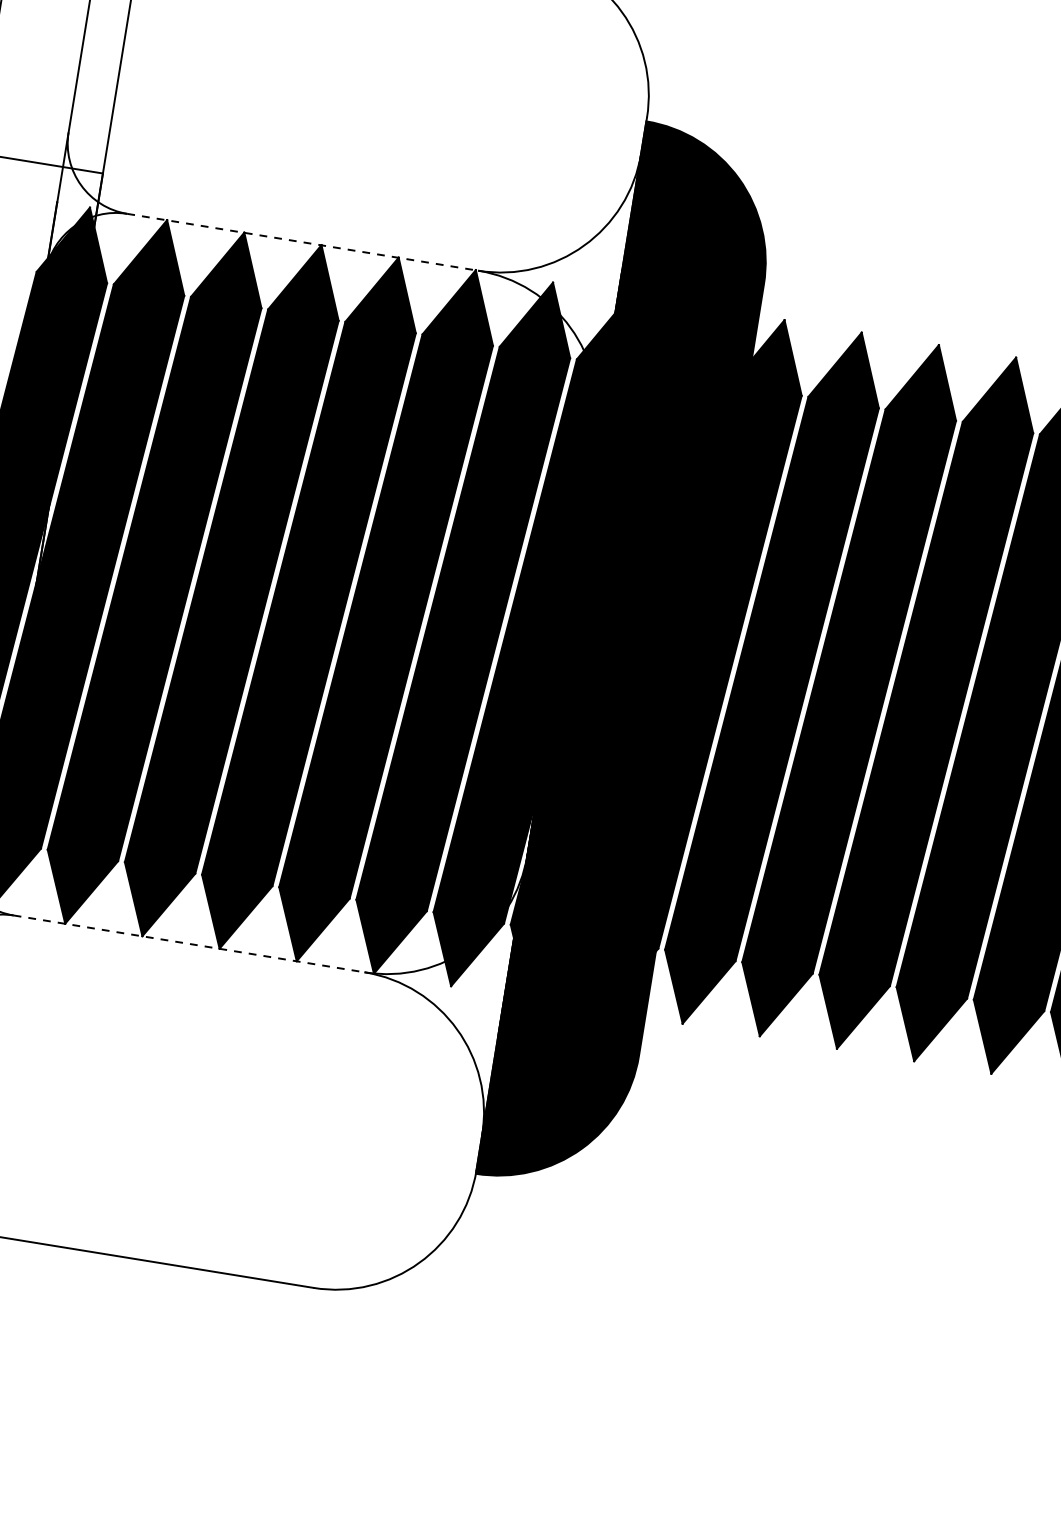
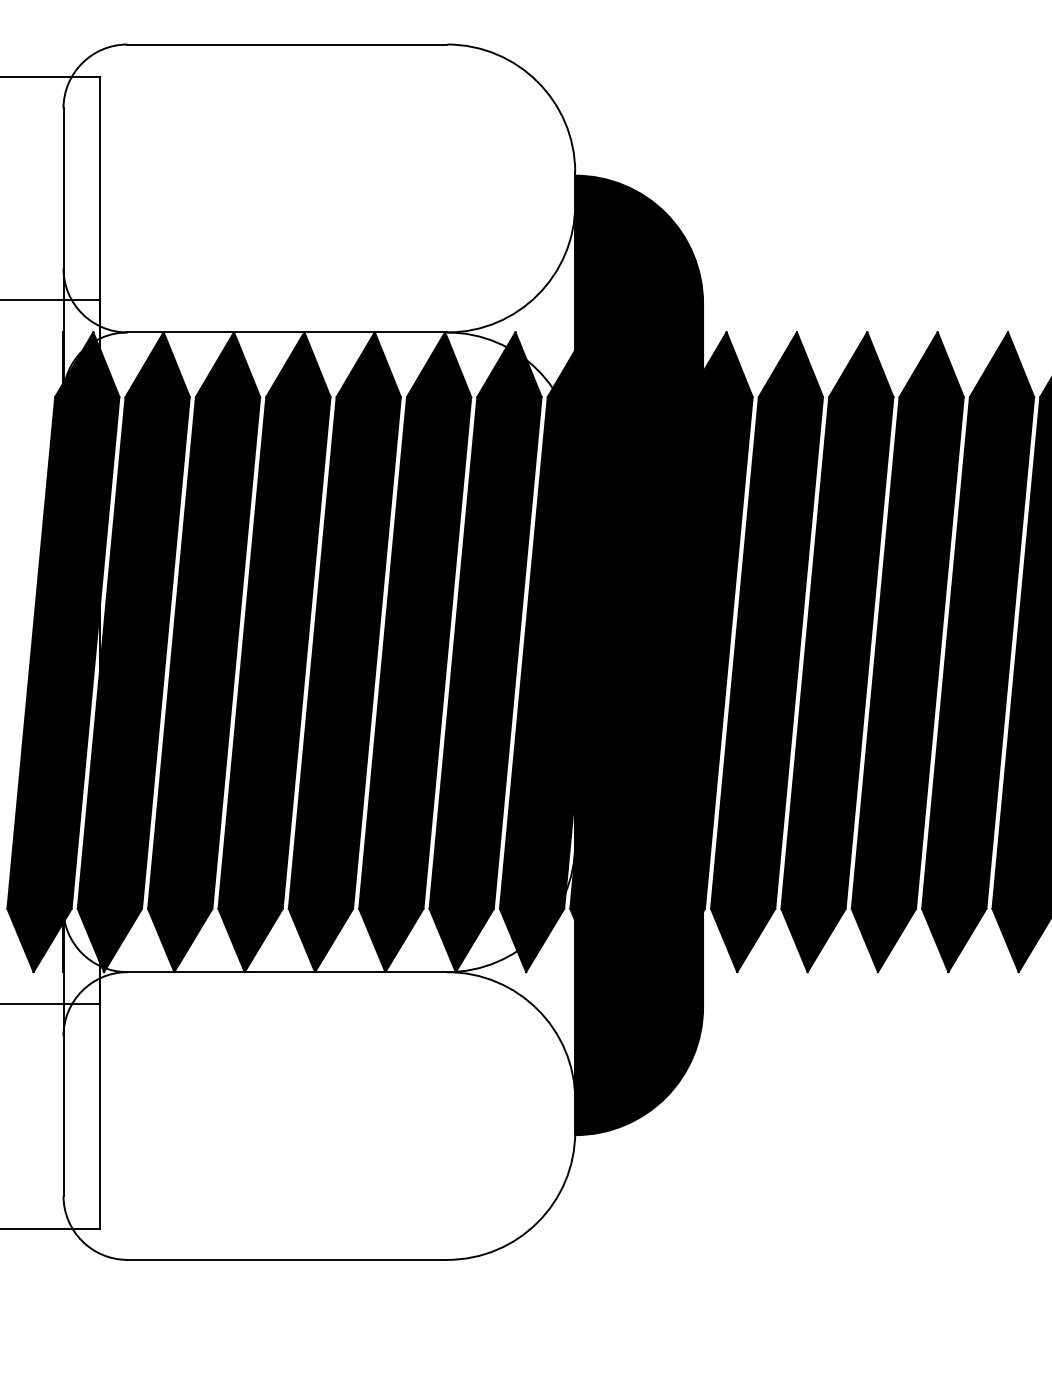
line: (302, 242) -> (287, 332), dashed -> solid
line: (189, 944) -> (287, 972), dashed -> solid

